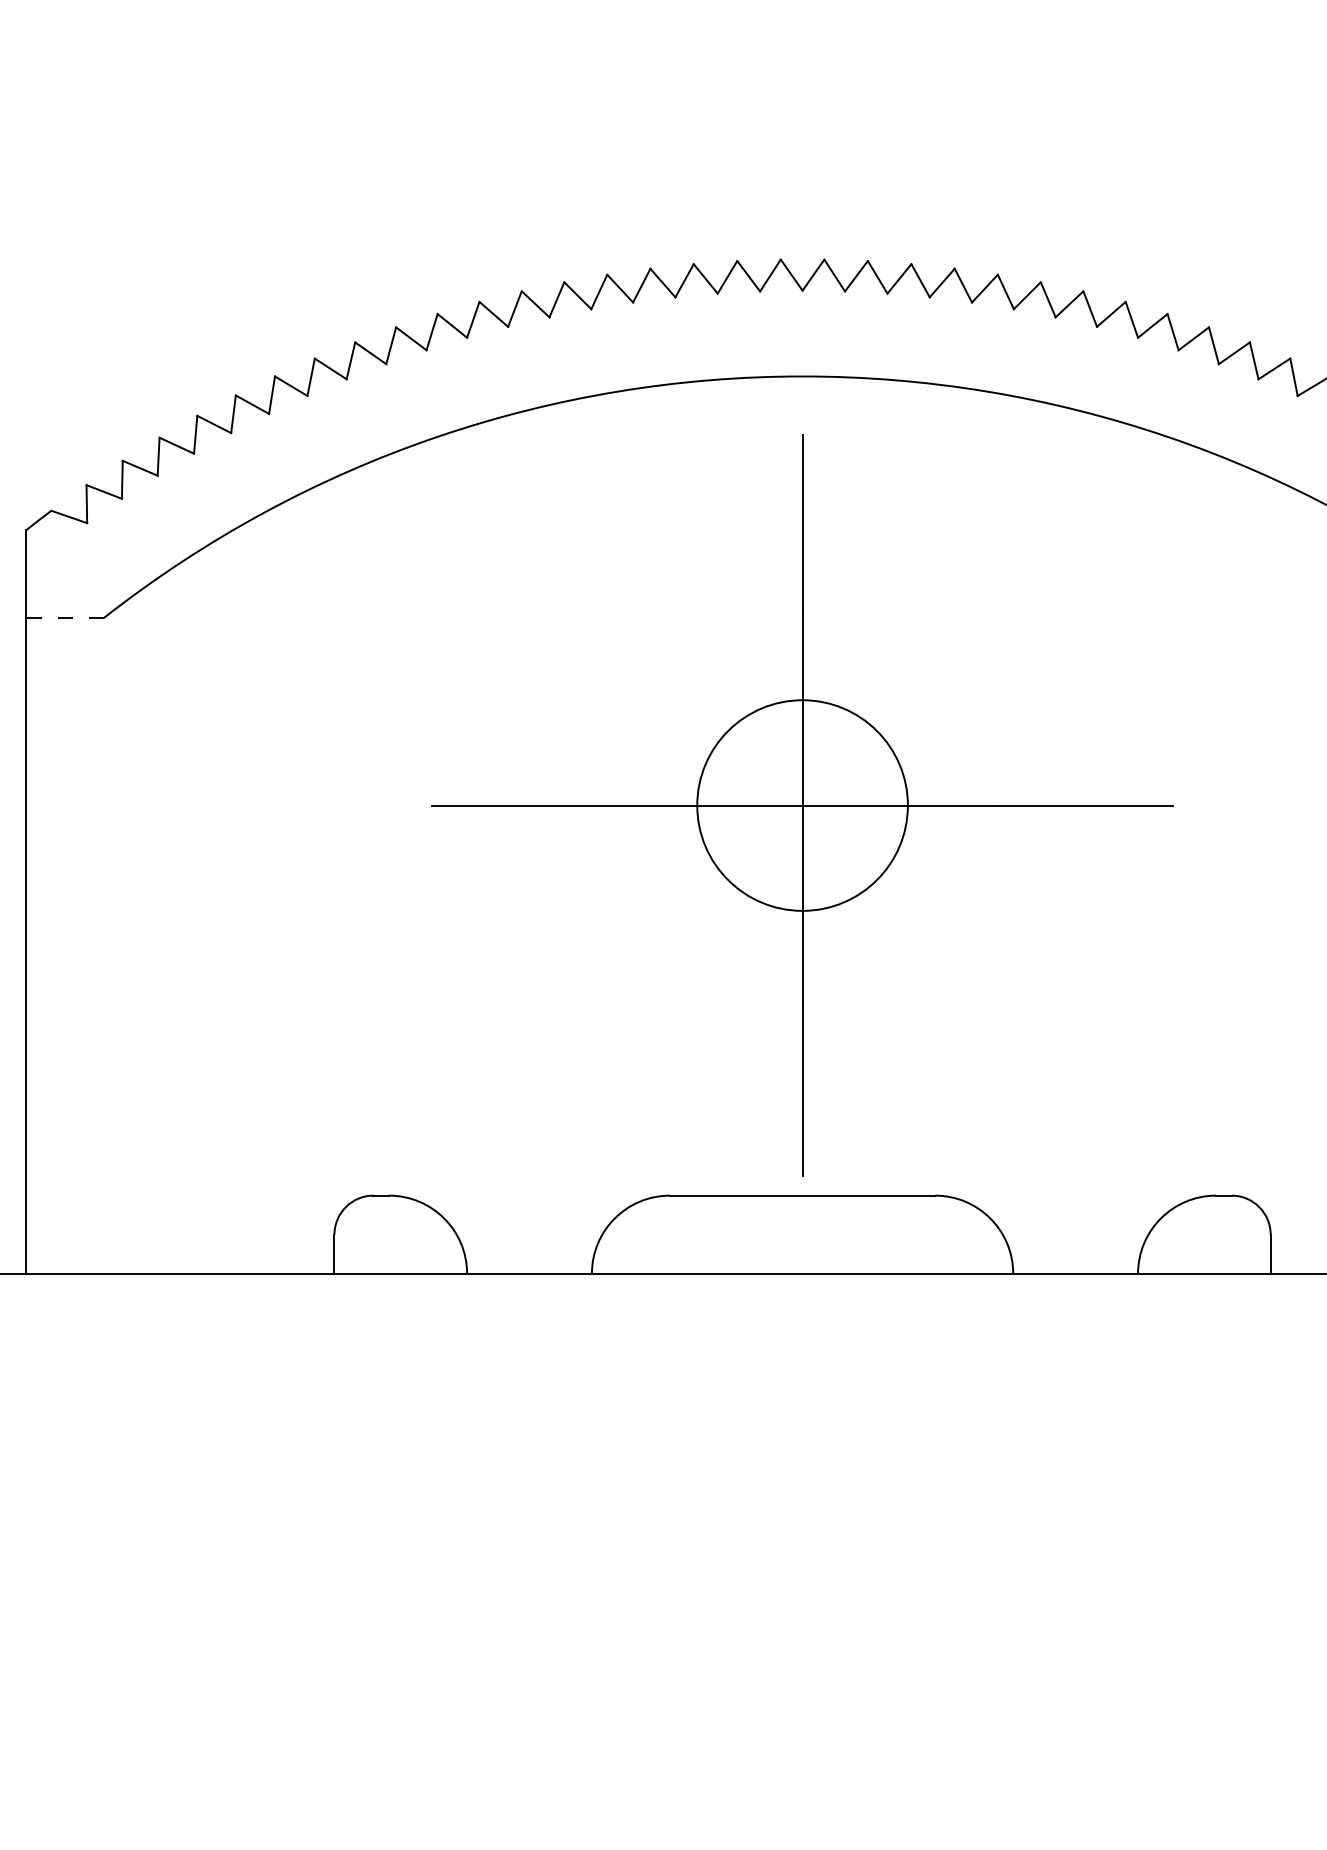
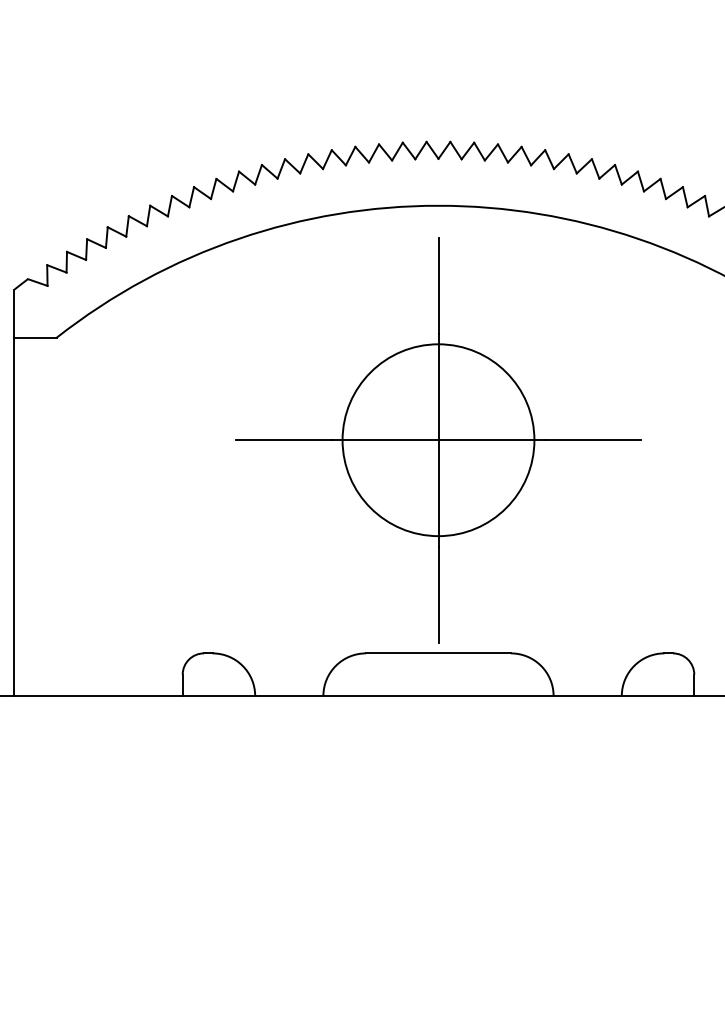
line: (65, 617) -> (35, 337), dashed -> solid
circle: (802, 806) -> (438, 440), size x1.67

